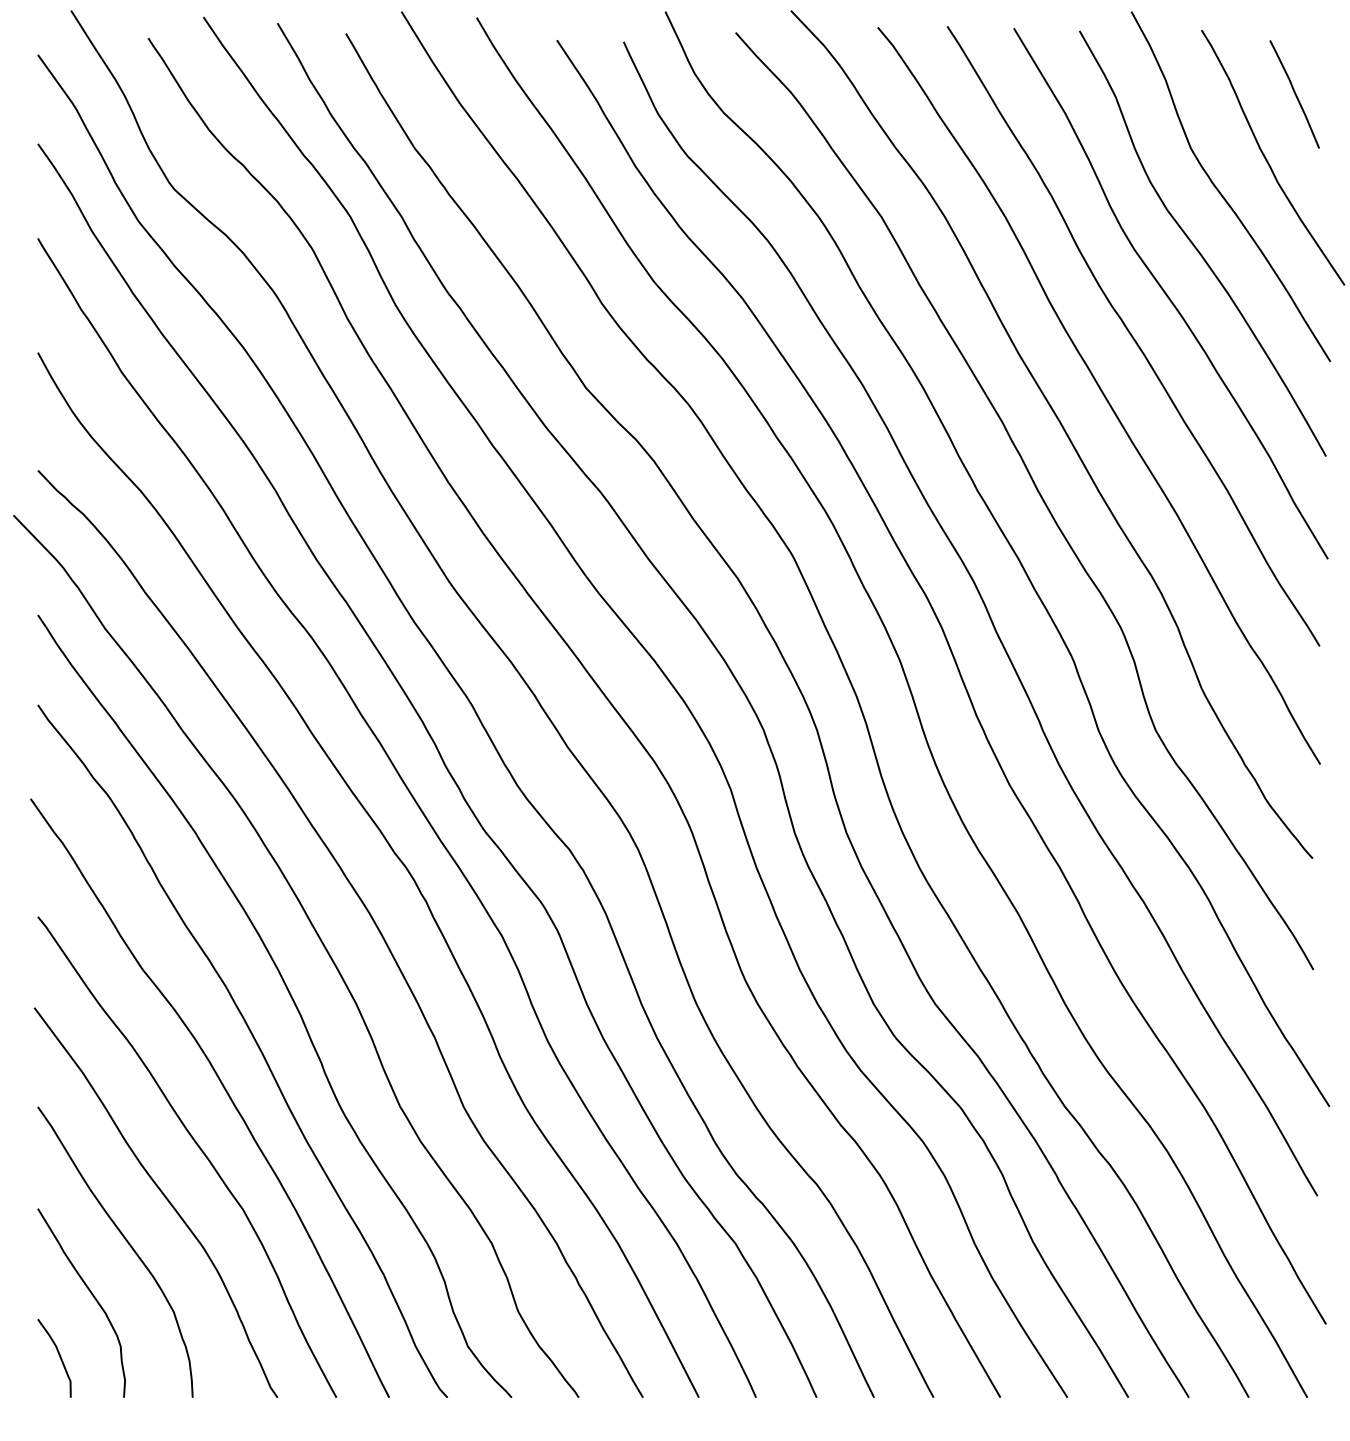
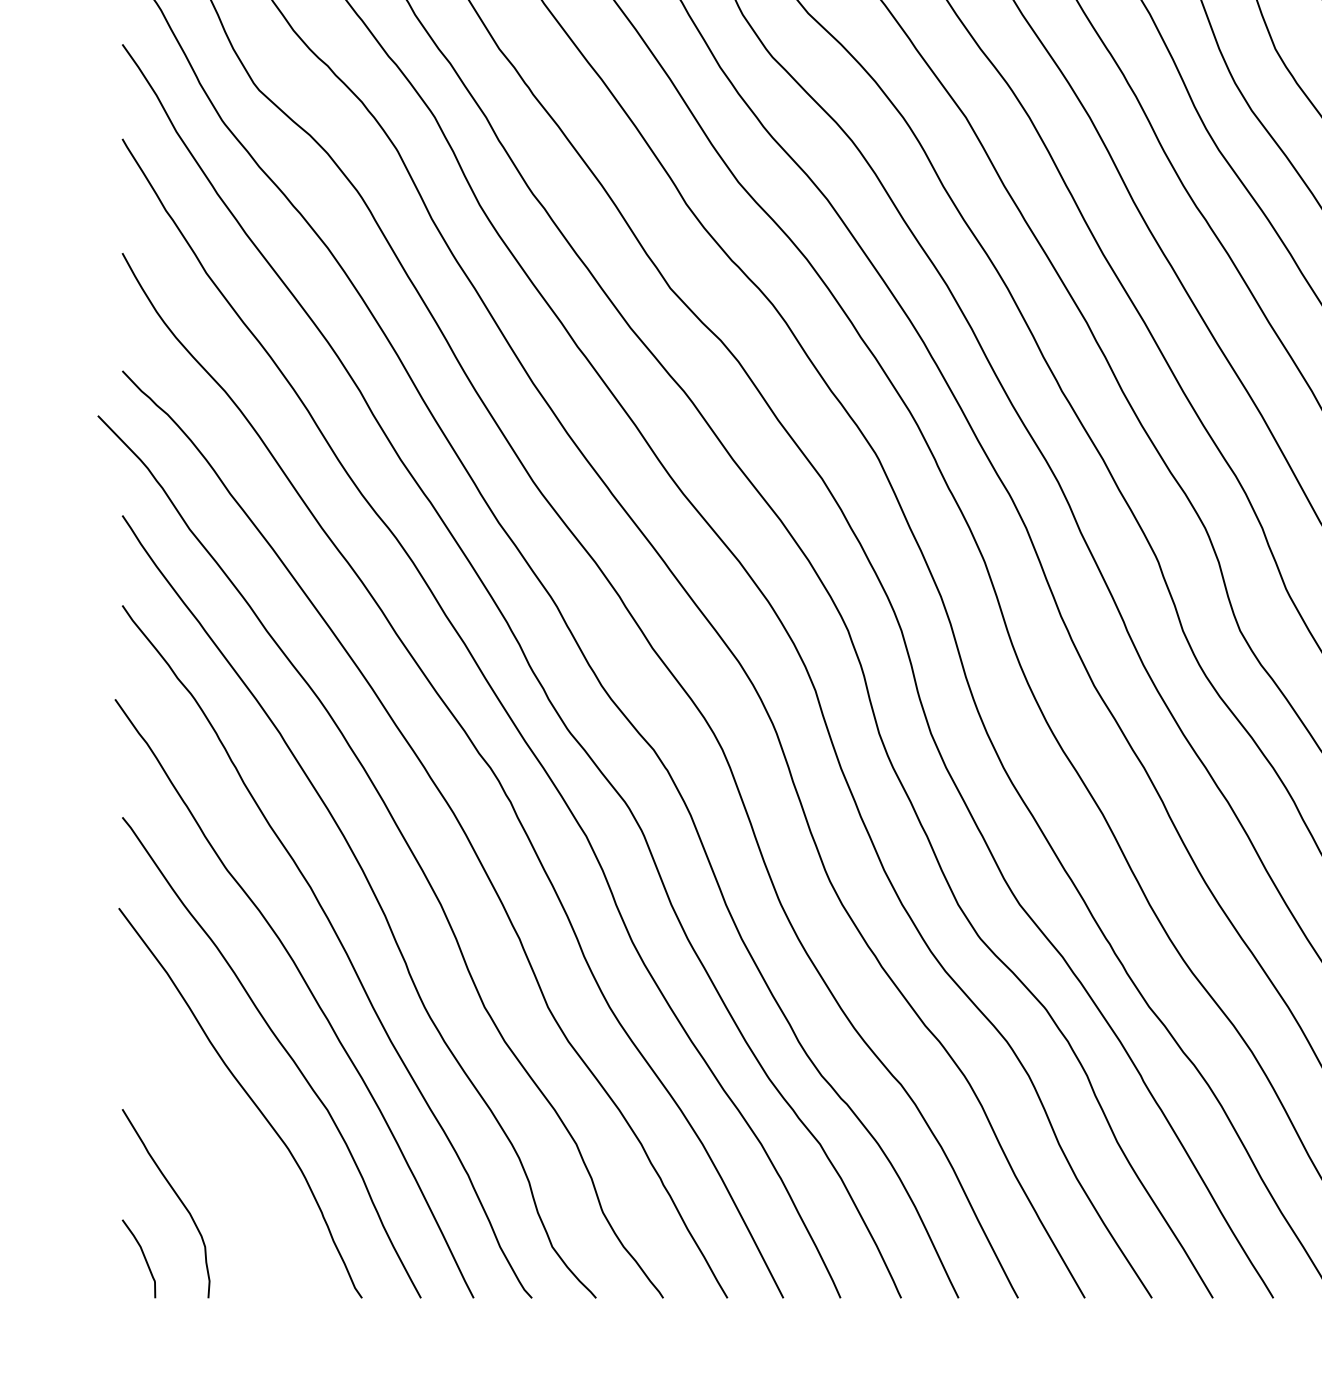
curve: (127, 1243) -> (211, 1144), removed

